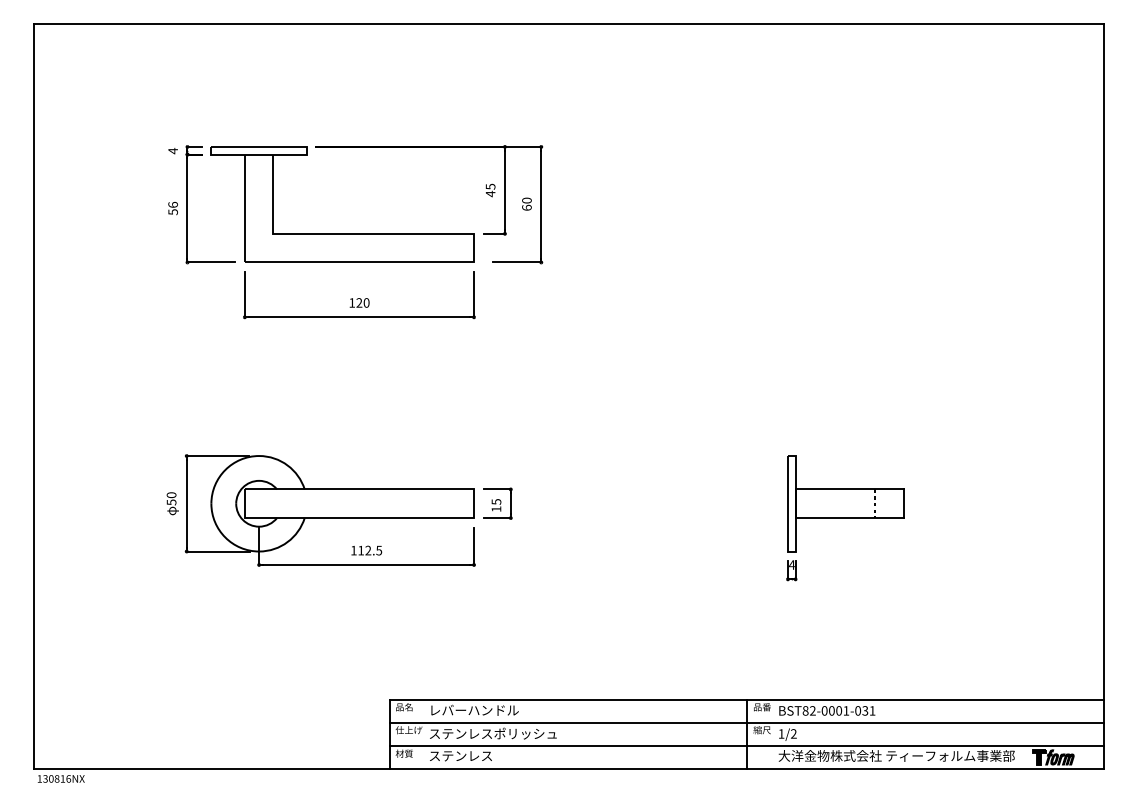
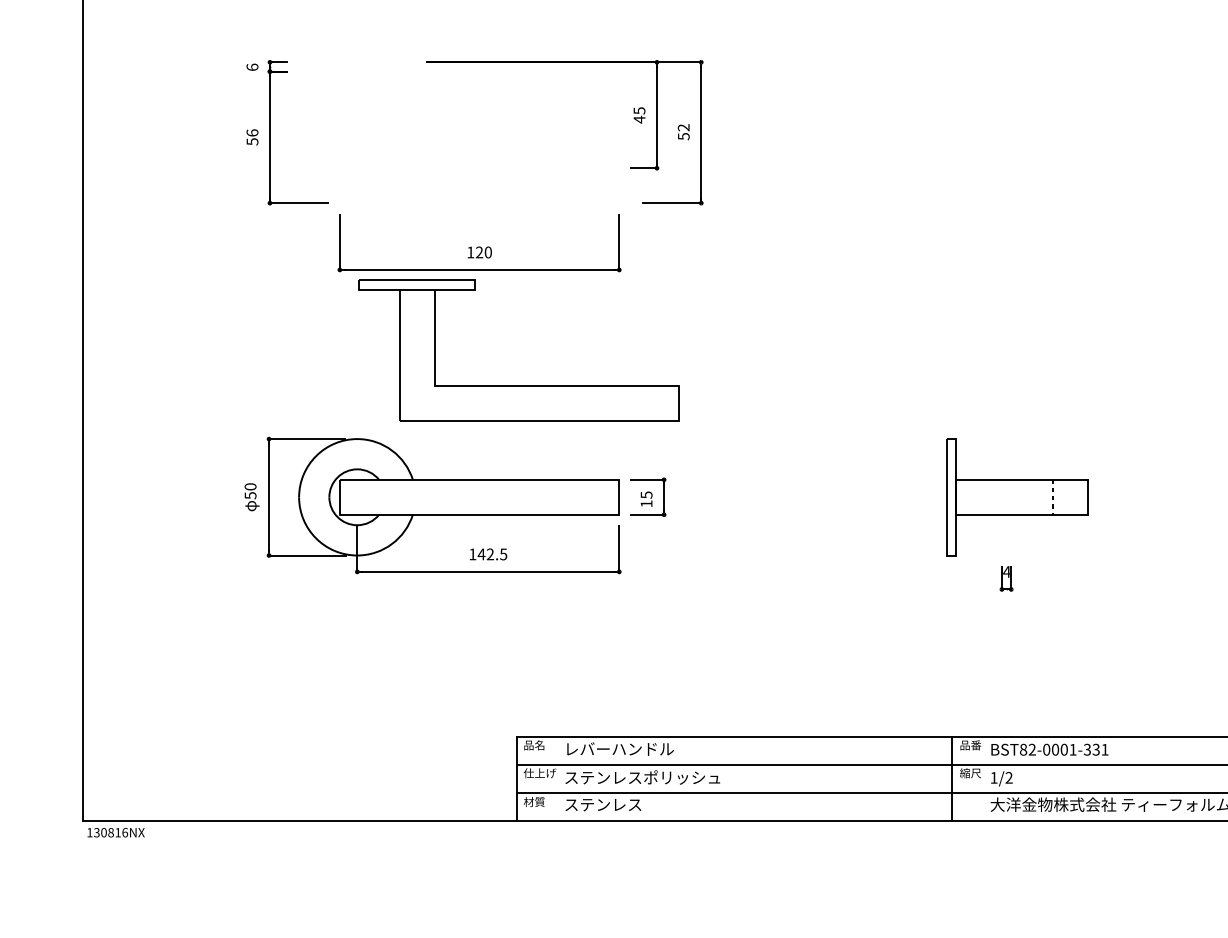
text: (172, 151) -> (251, 67), 4 -> 6
text: (526, 203) -> (683, 131), 60 -> 52
part: (342, 233) -> (518, 386), moved
part: (845, 503) -> (1017, 496), moved
text: (360, 550) -> (480, 554), 112.5 -> 142.5
text: (858, 710) -> (1087, 749), BST82-0001-031 -> BST82-0001-331

